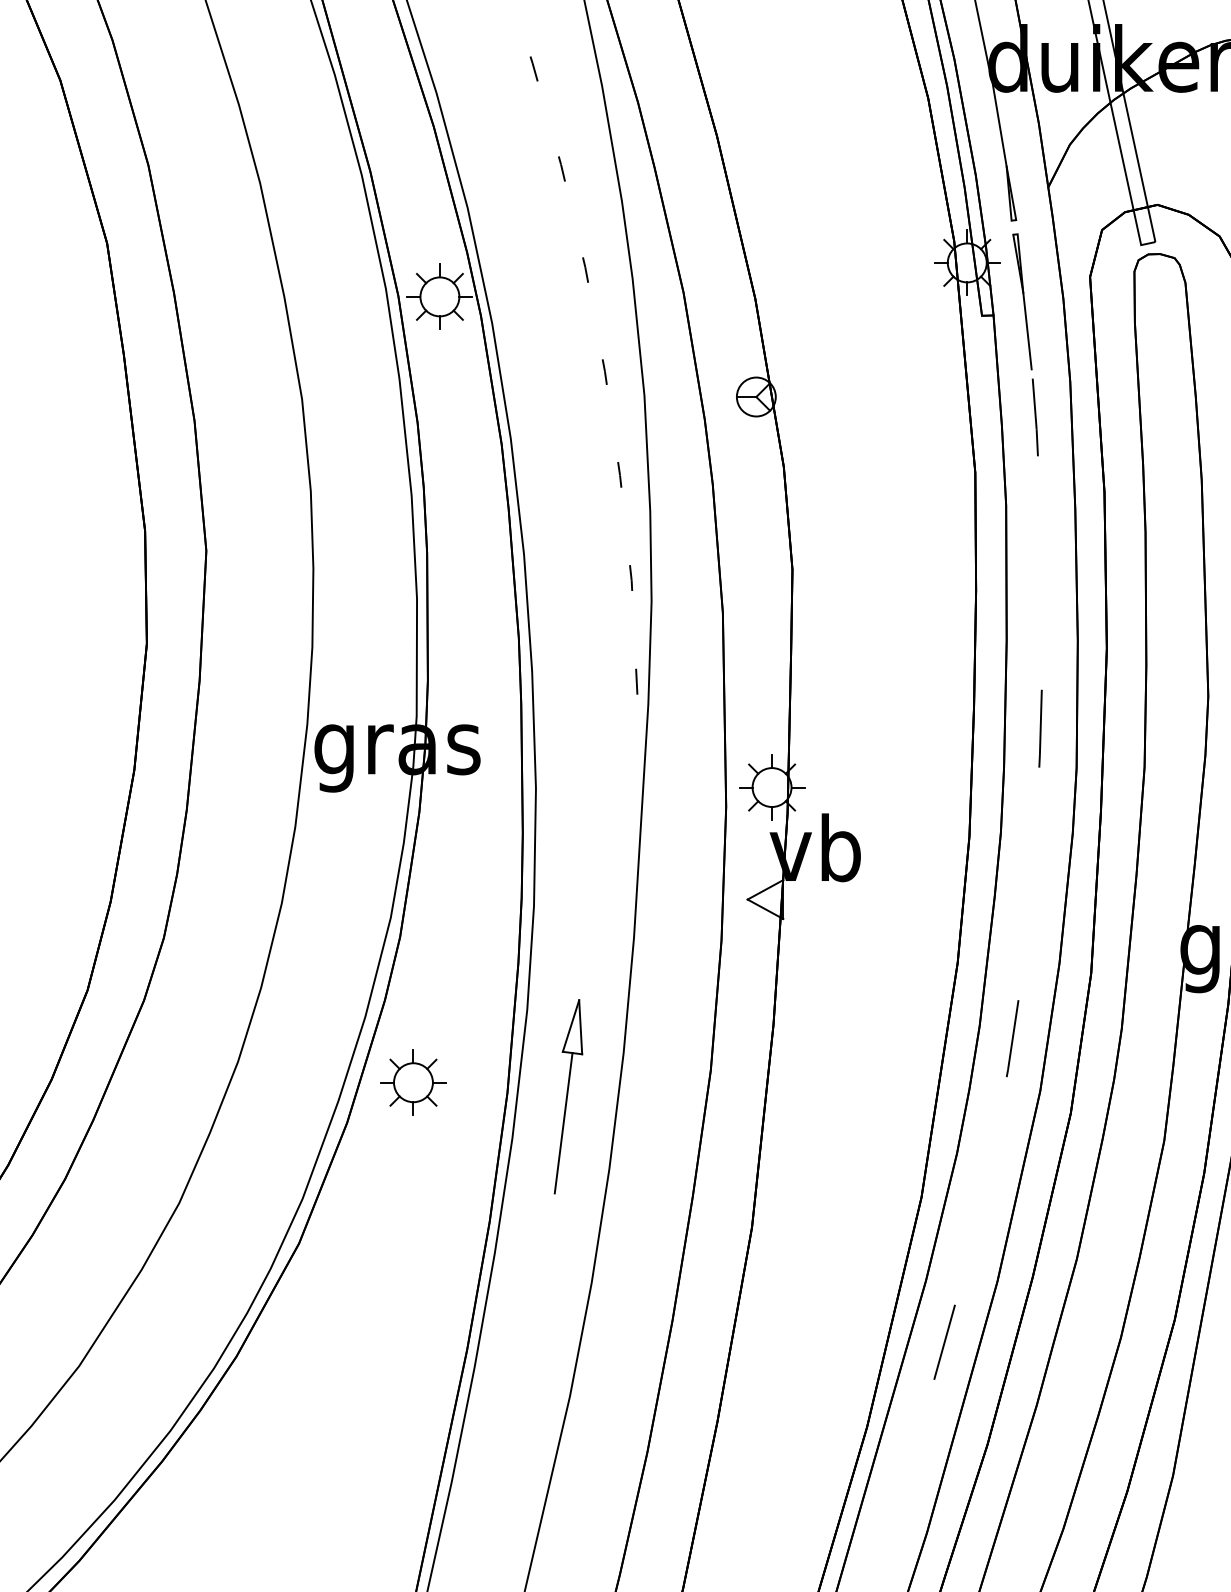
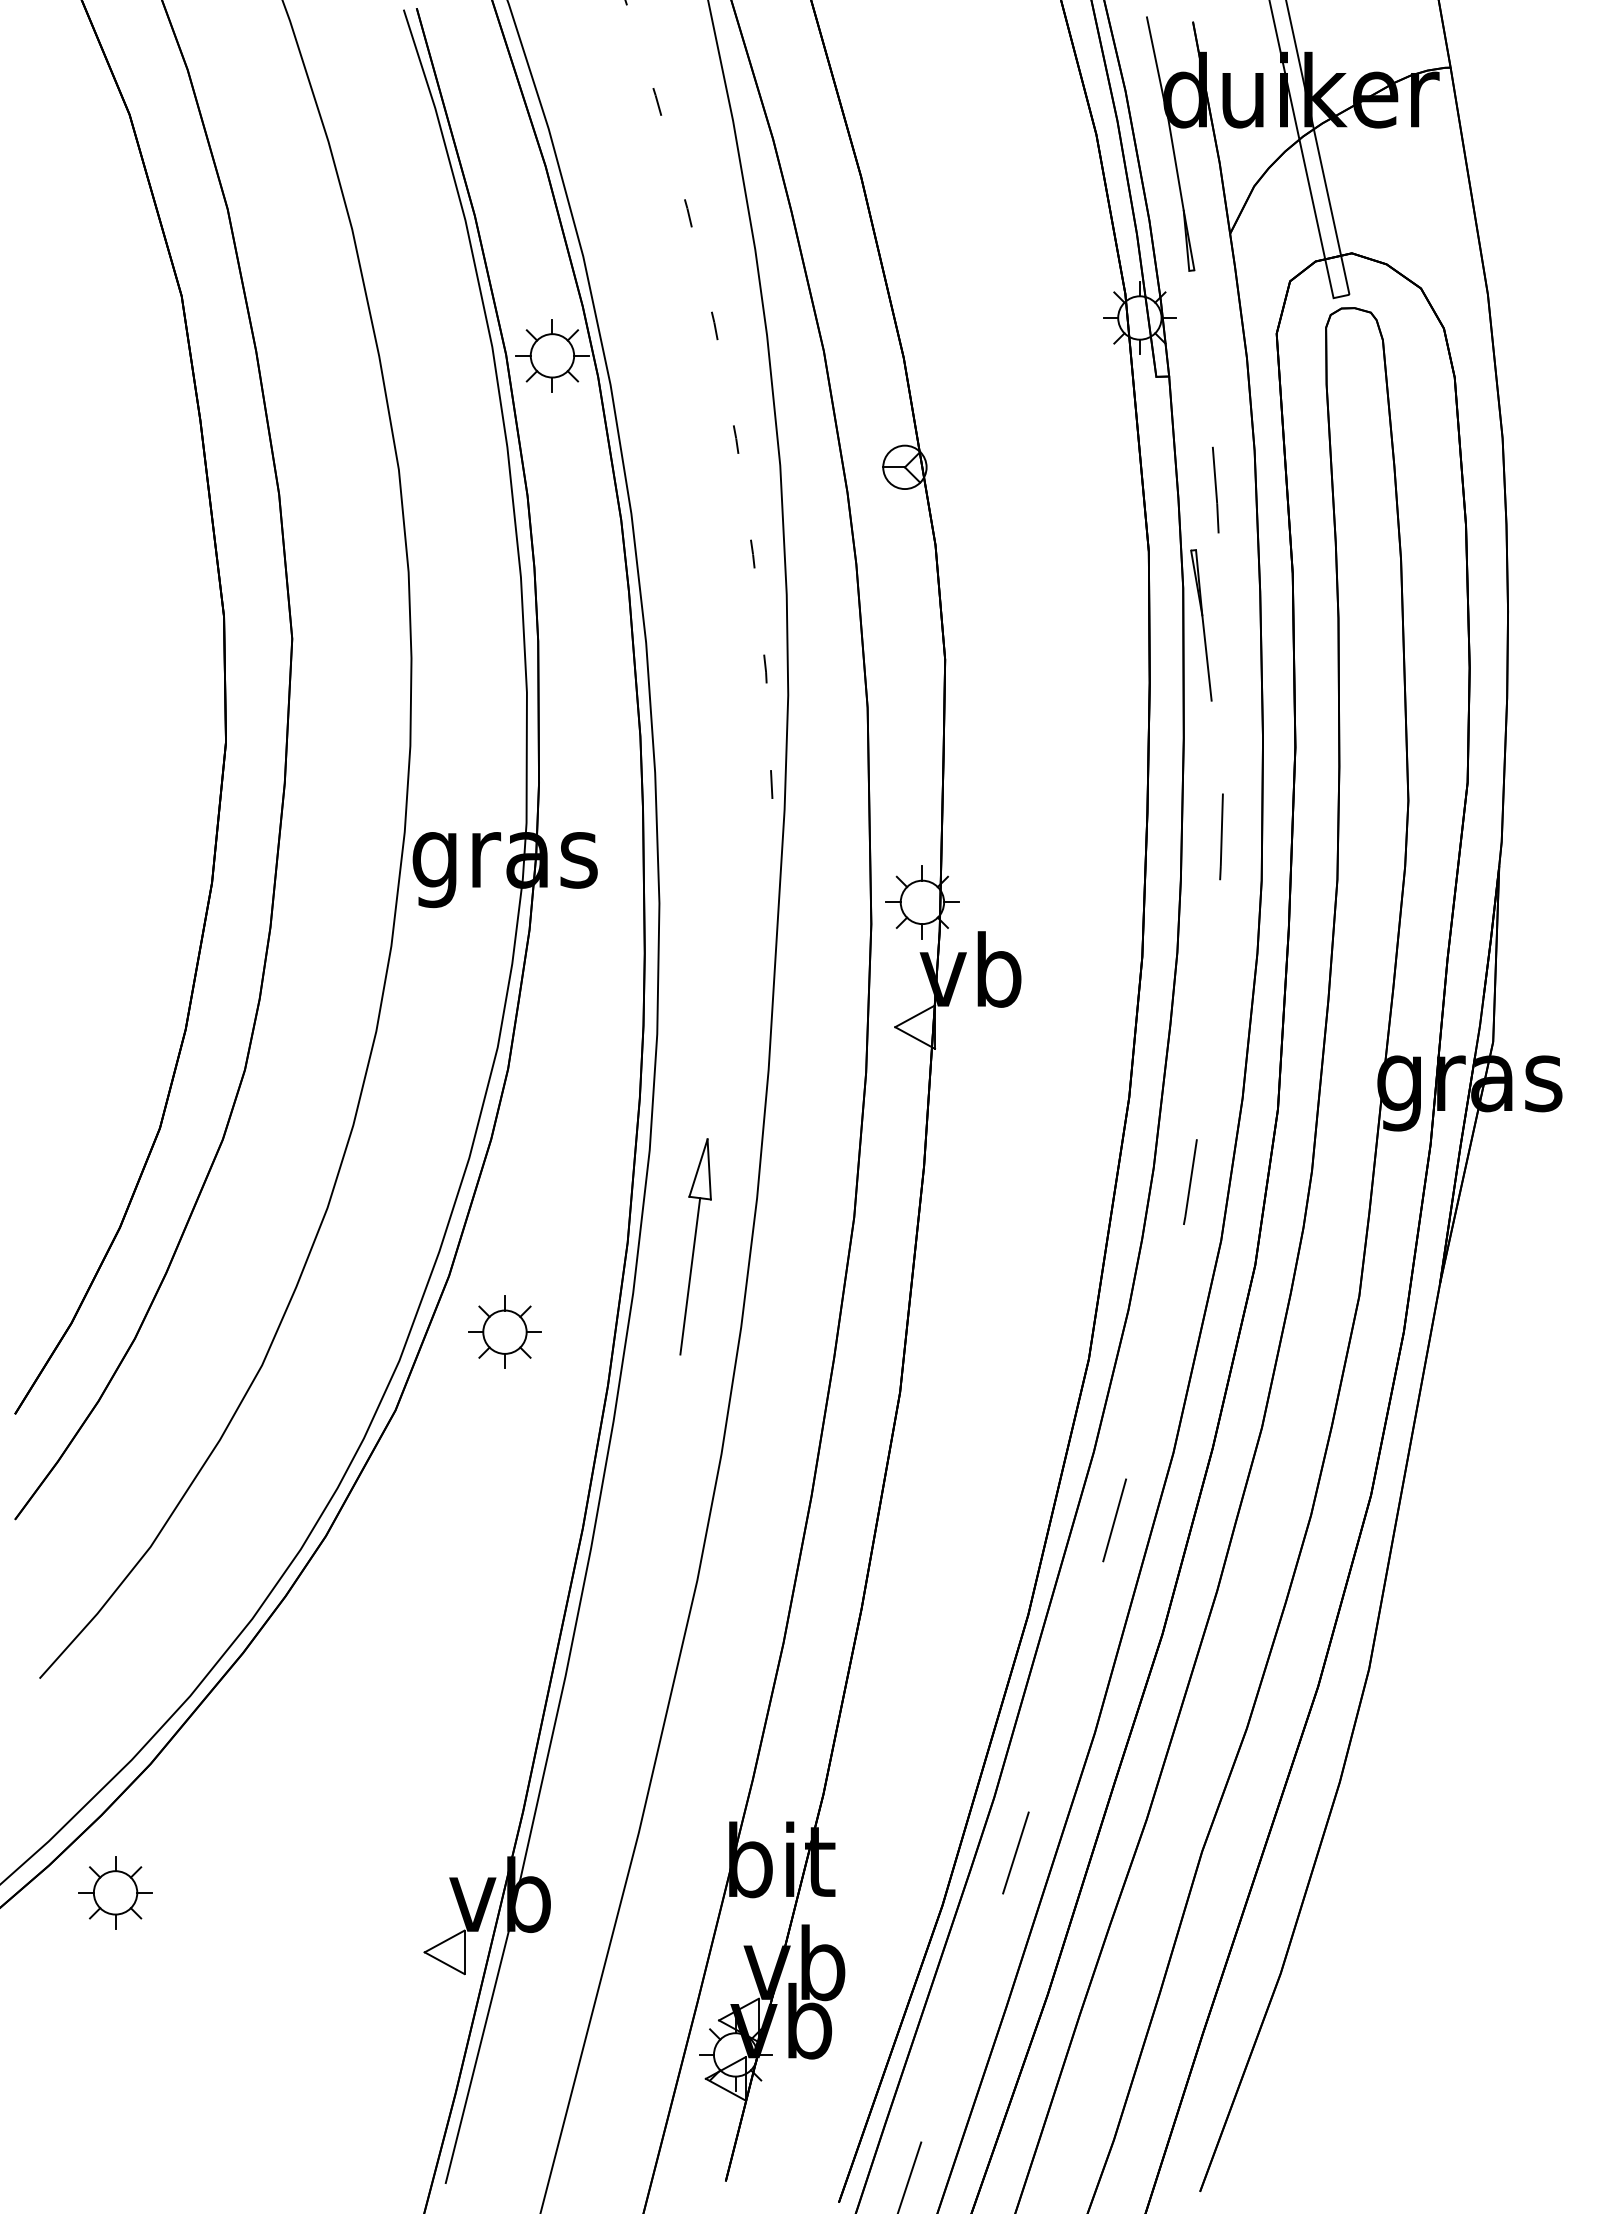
part: (1022, 301) -> (1201, 625), moved
part: (413, 1082) -> (504, 1331), moved

